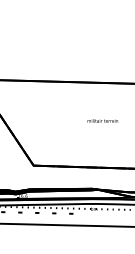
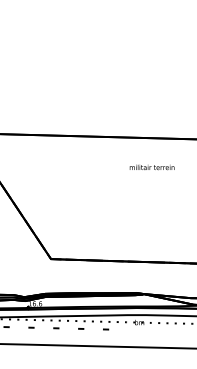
text: (102, 120) -> (151, 166), moved

